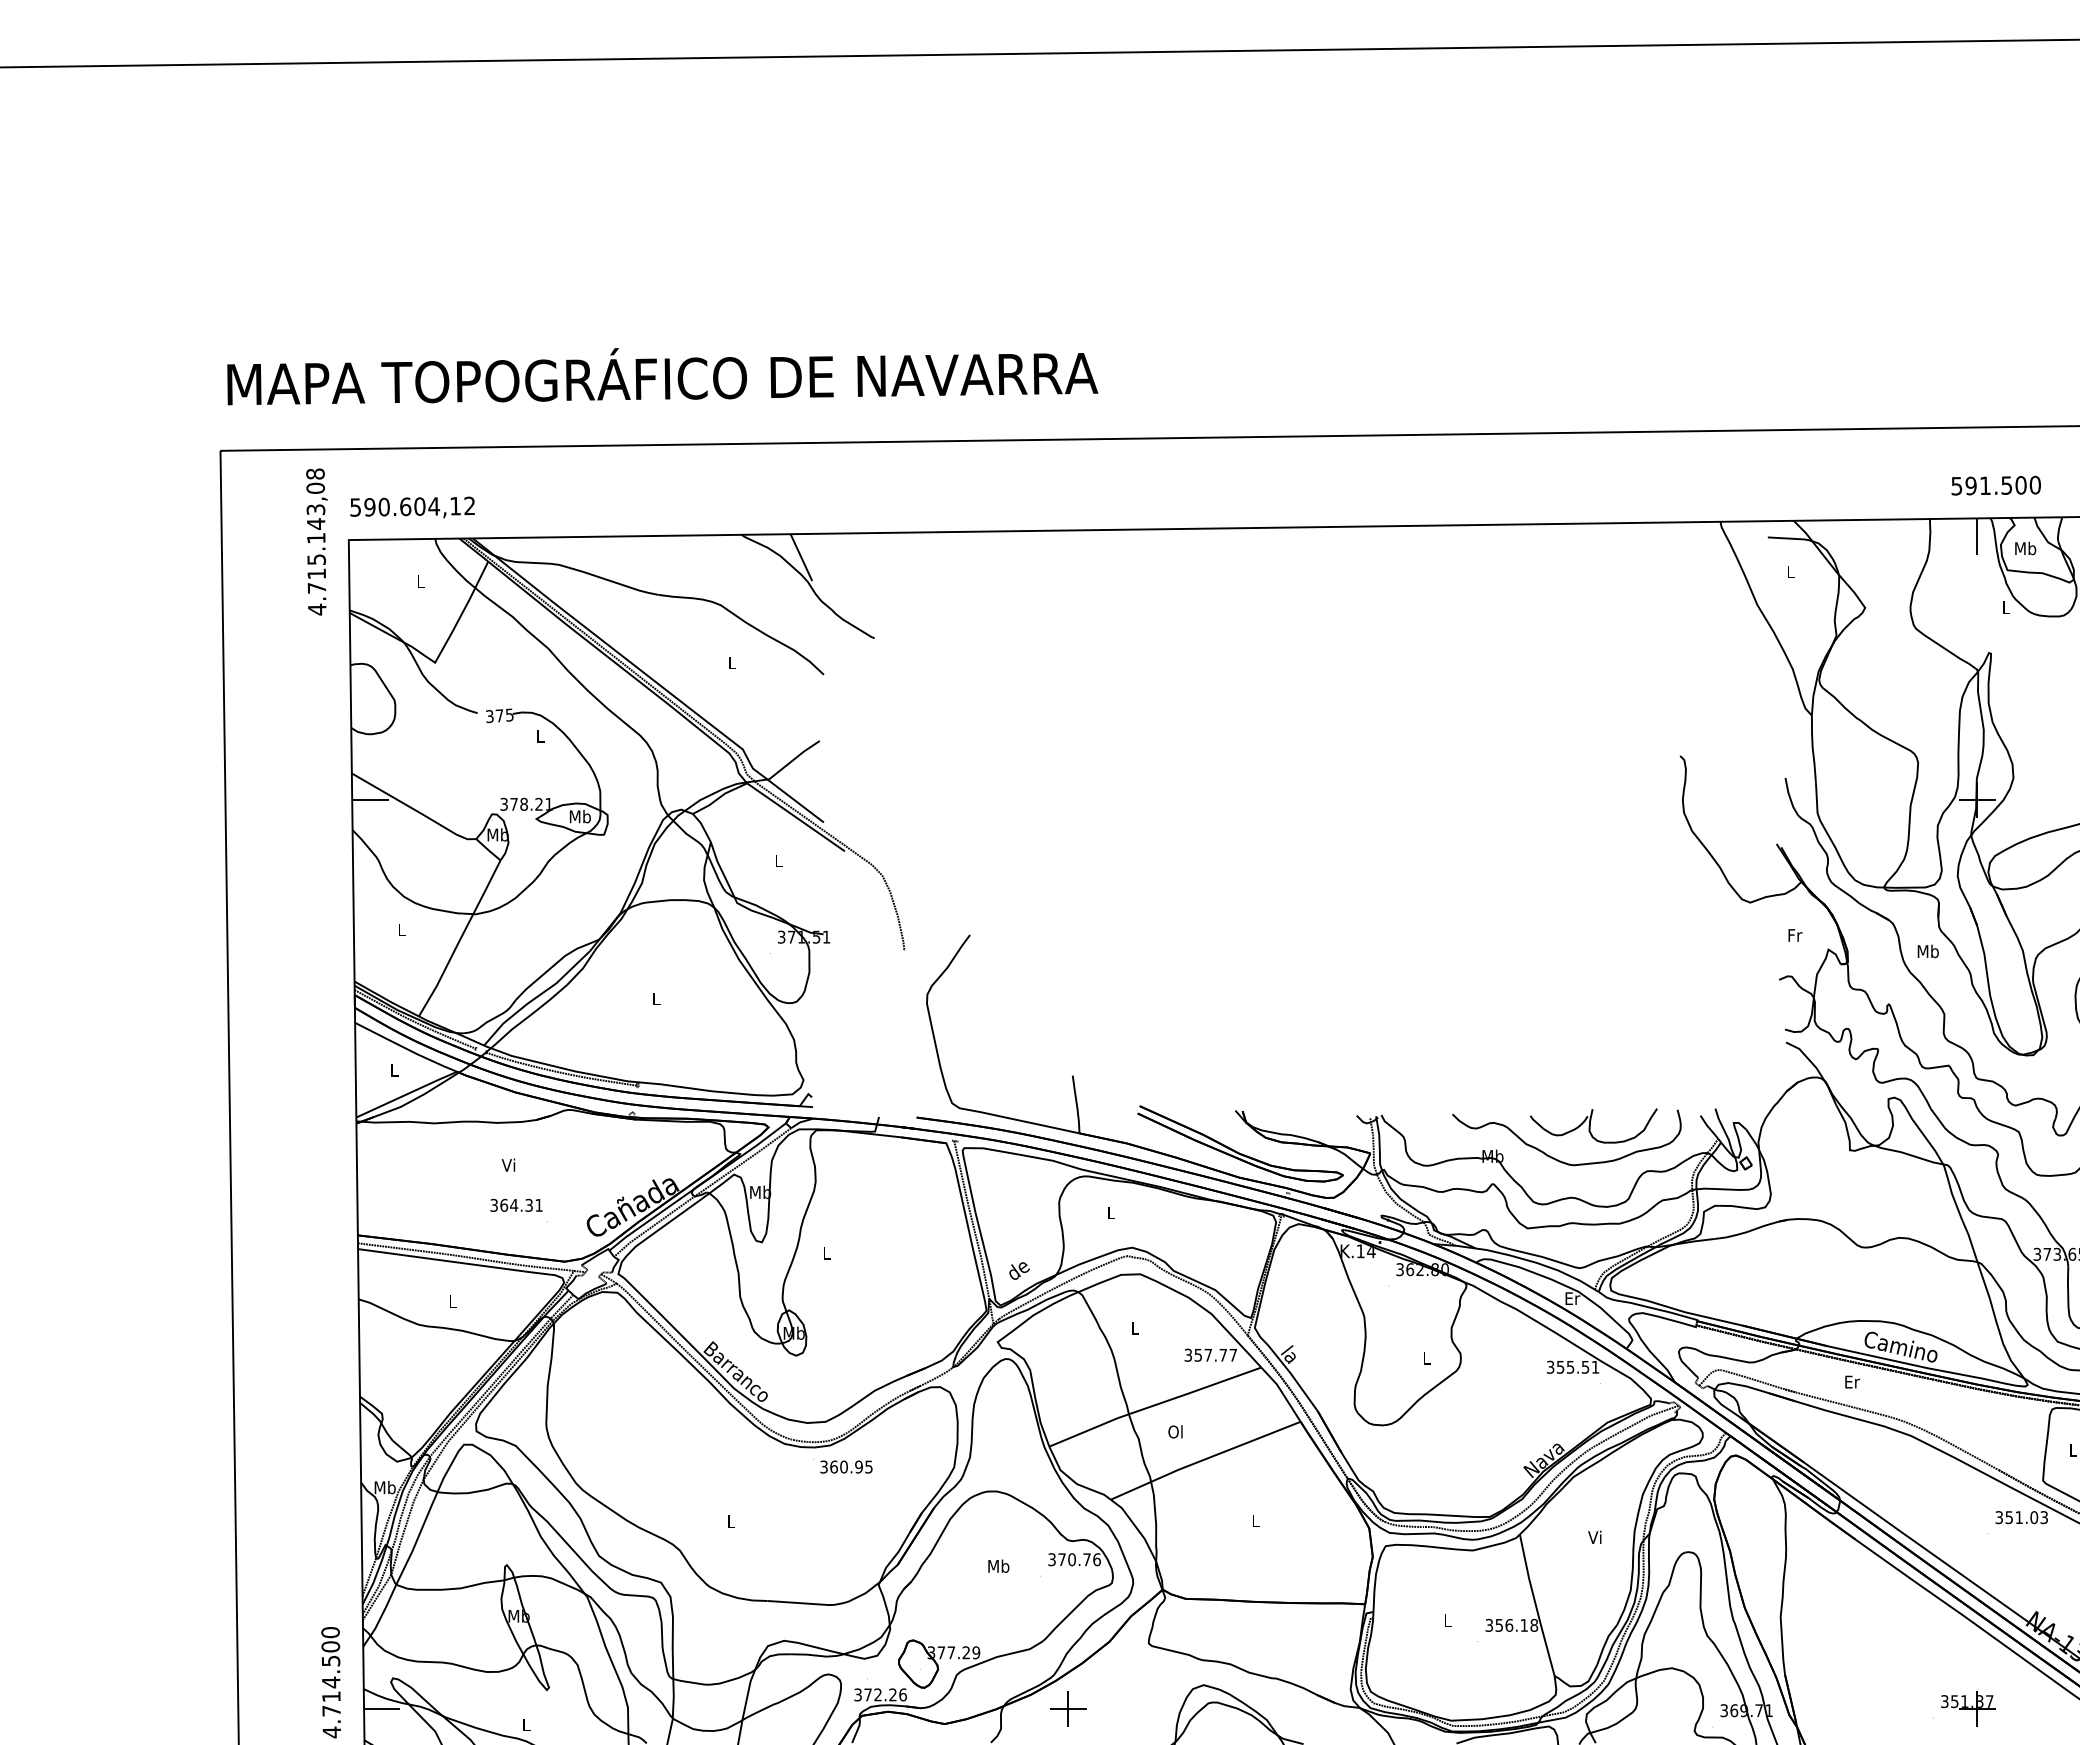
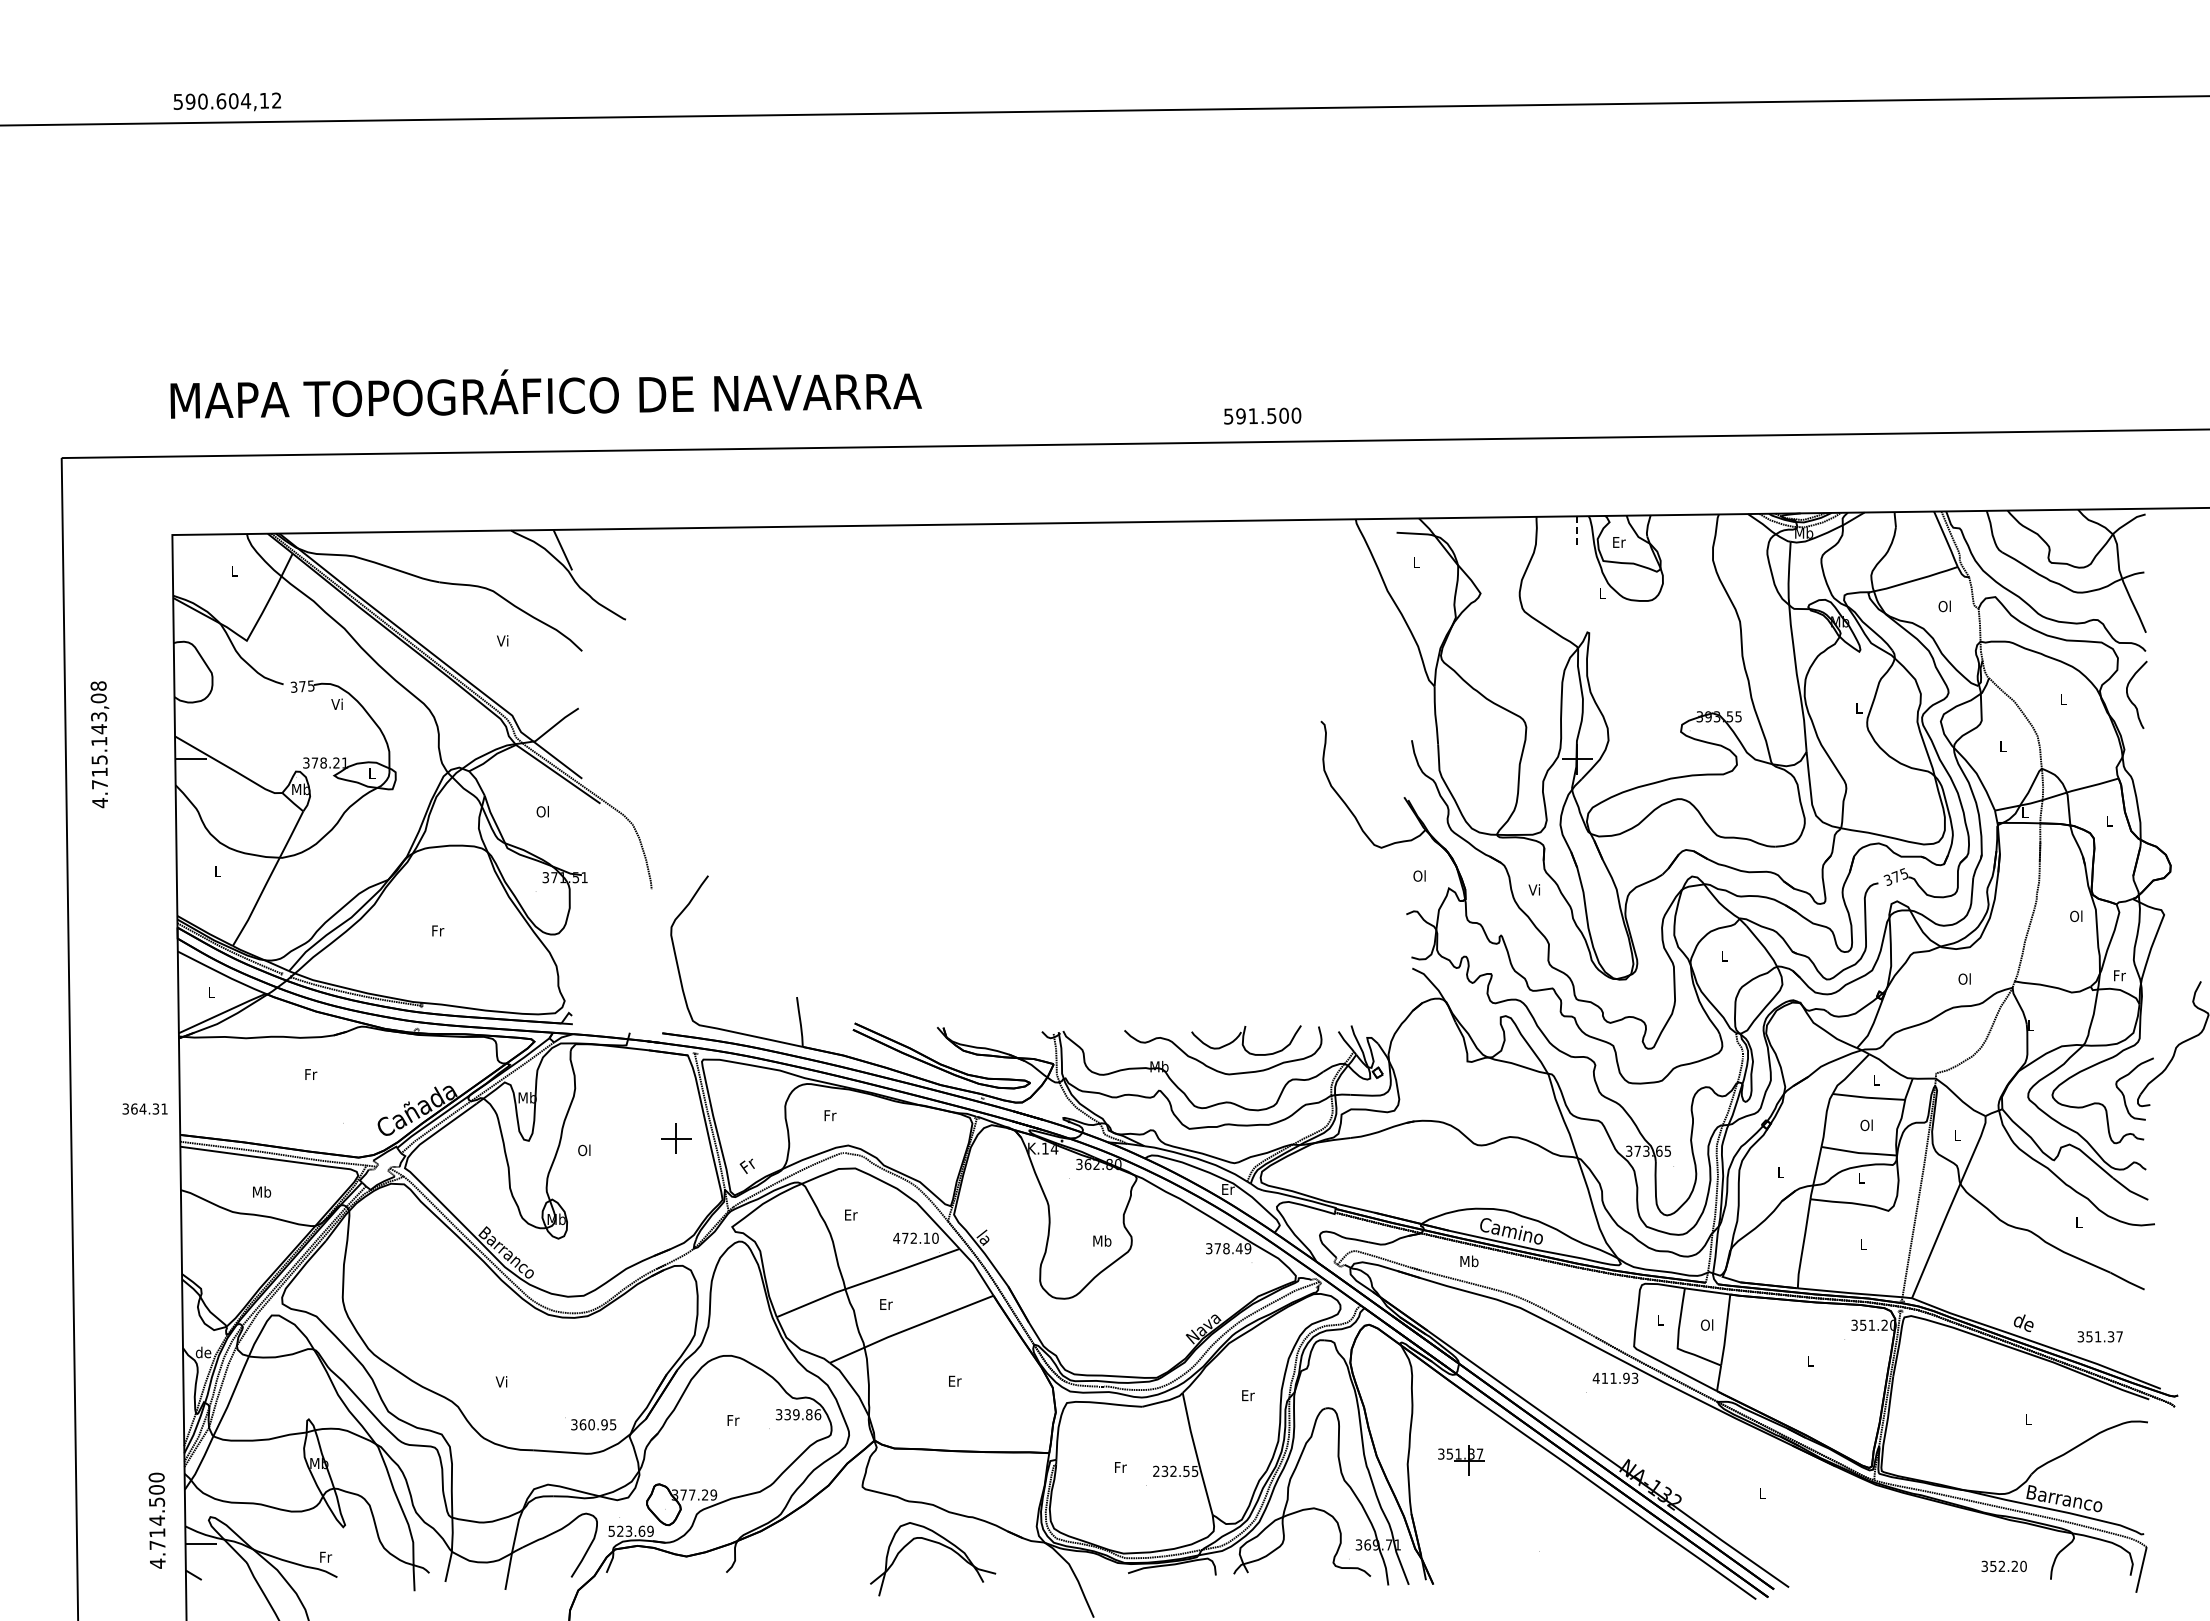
text: (661, 376) -> (545, 393), moved
text: (1996, 484) -> (1262, 415), moved
text: (412, 507) -> (227, 101), moved
line: (1977, 537) -> (1577, 532), solid -> dashed
text: (316, 541) -> (99, 744), moved
text: (2026, 548) -> (1619, 542), Mb -> Er
text: (731, 662) -> (502, 640), L -> Vi
text: (539, 735) -> (336, 703), L -> Vi
text: (580, 816) -> (372, 773), Mb -> L
text: (777, 860) -> (542, 811), L -> Ol
text: (1794, 934) -> (1419, 875), Fr -> Ol
text: (1928, 950) -> (1535, 889), Mb -> Vi
text: (657, 998) -> (438, 930), L -> Fr
text: (508, 1164) -> (310, 1073), Vi -> Fr
text: (515, 1204) -> (144, 1108), moved
text: (1111, 1212) -> (830, 1115), L -> Fr
text: (826, 1253) -> (584, 1150), L -> Ol
text: (1017, 1270) -> (749, 1165), de -> Fr
text: (453, 1300) -> (262, 1191), L -> Mb
text: (1135, 1327) -> (851, 1214), L -> Er
text: (1210, 1354) -> (915, 1237), 357.77 -> 472.10
text: (1426, 1357) -> (1102, 1240), L -> Mb
text: (1577, 1367) -> (1232, 1248), 355.51 -> 378.49
text: (1852, 1382) -> (1469, 1261), Er -> Mb
text: (1175, 1431) -> (885, 1304), Ol -> Er
text: (842, 1465) -> (590, 1423), moved
text: (384, 1487) -> (203, 1352), Mb -> de
text: (2015, 1516) -> (1610, 1377), 351.03 -> 411.93
text: (1256, 1520) -> (955, 1380), L -> Er
text: (730, 1521) -> (501, 1381), L -> Vi
text: (1594, 1537) -> (1247, 1395), Vi -> Er
text: (1074, 1559) -> (798, 1414), 370.76 -> 339.86
text: (999, 1566) -> (733, 1420), Mb -> Fr
text: (1447, 1620) -> (1120, 1467), L -> Fr
text: (1511, 1625) -> (1175, 1471), 356.18 -> 232.55
text: (879, 1693) -> (630, 1530), 372.26 -> 523.69
part: (1068, 1708) -> (676, 1138), moved
part: (1968, 1708) -> (1461, 1460), moved
text: (527, 1724) -> (326, 1556), L -> Fr

